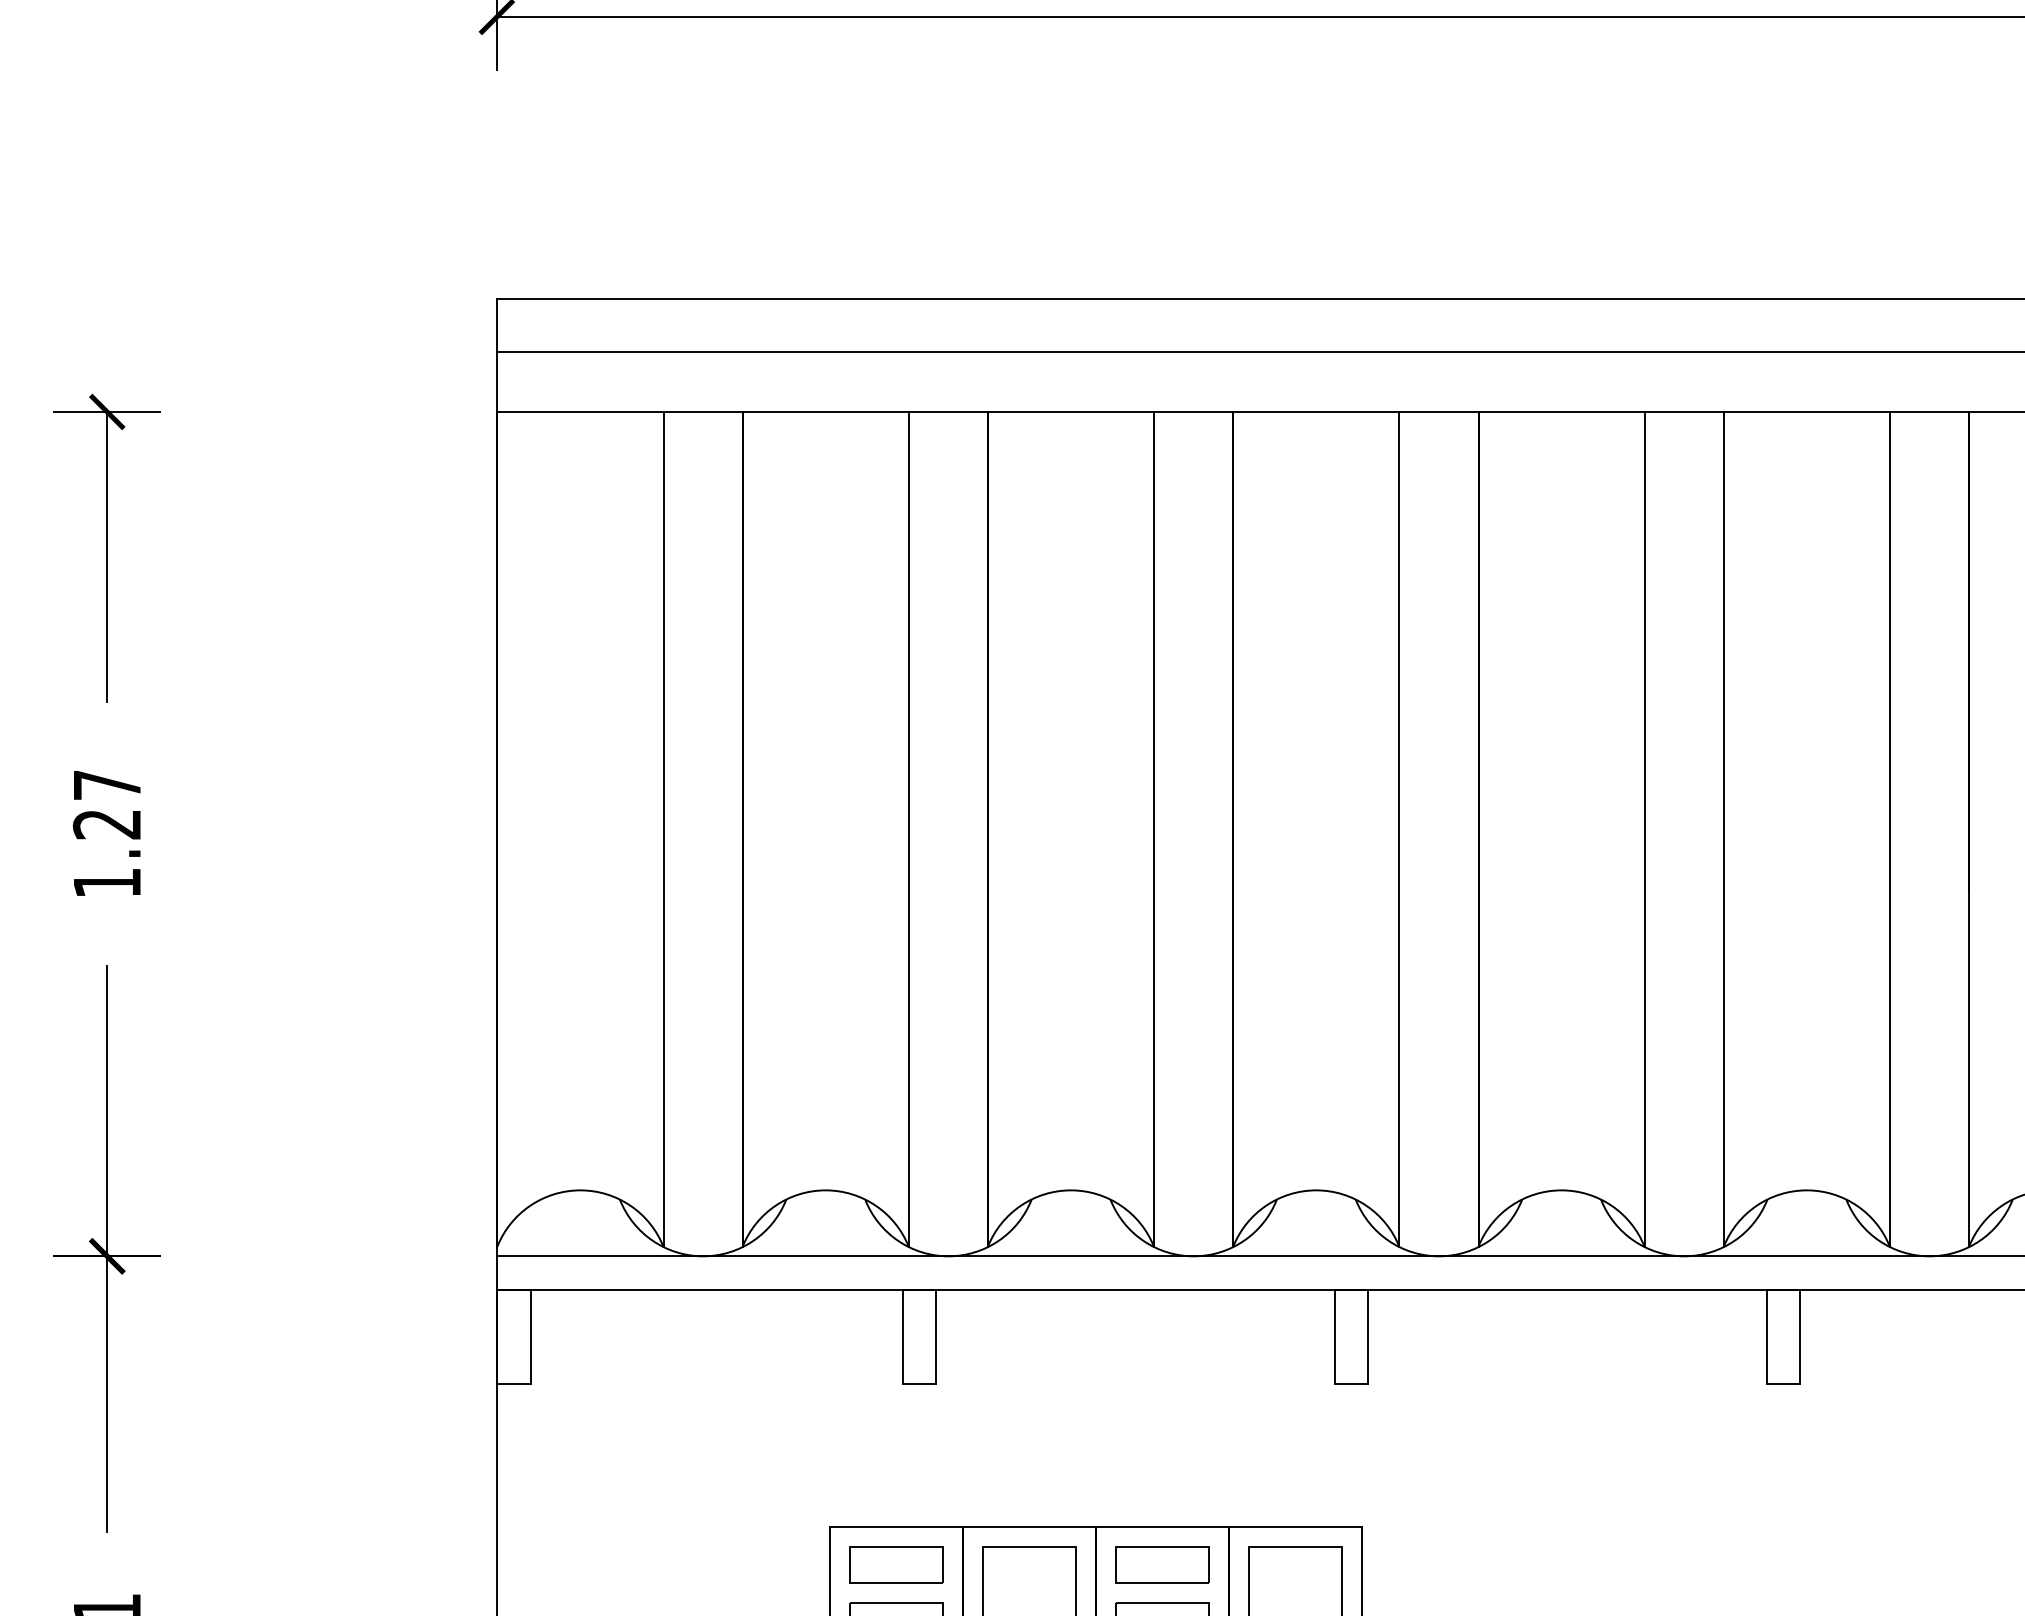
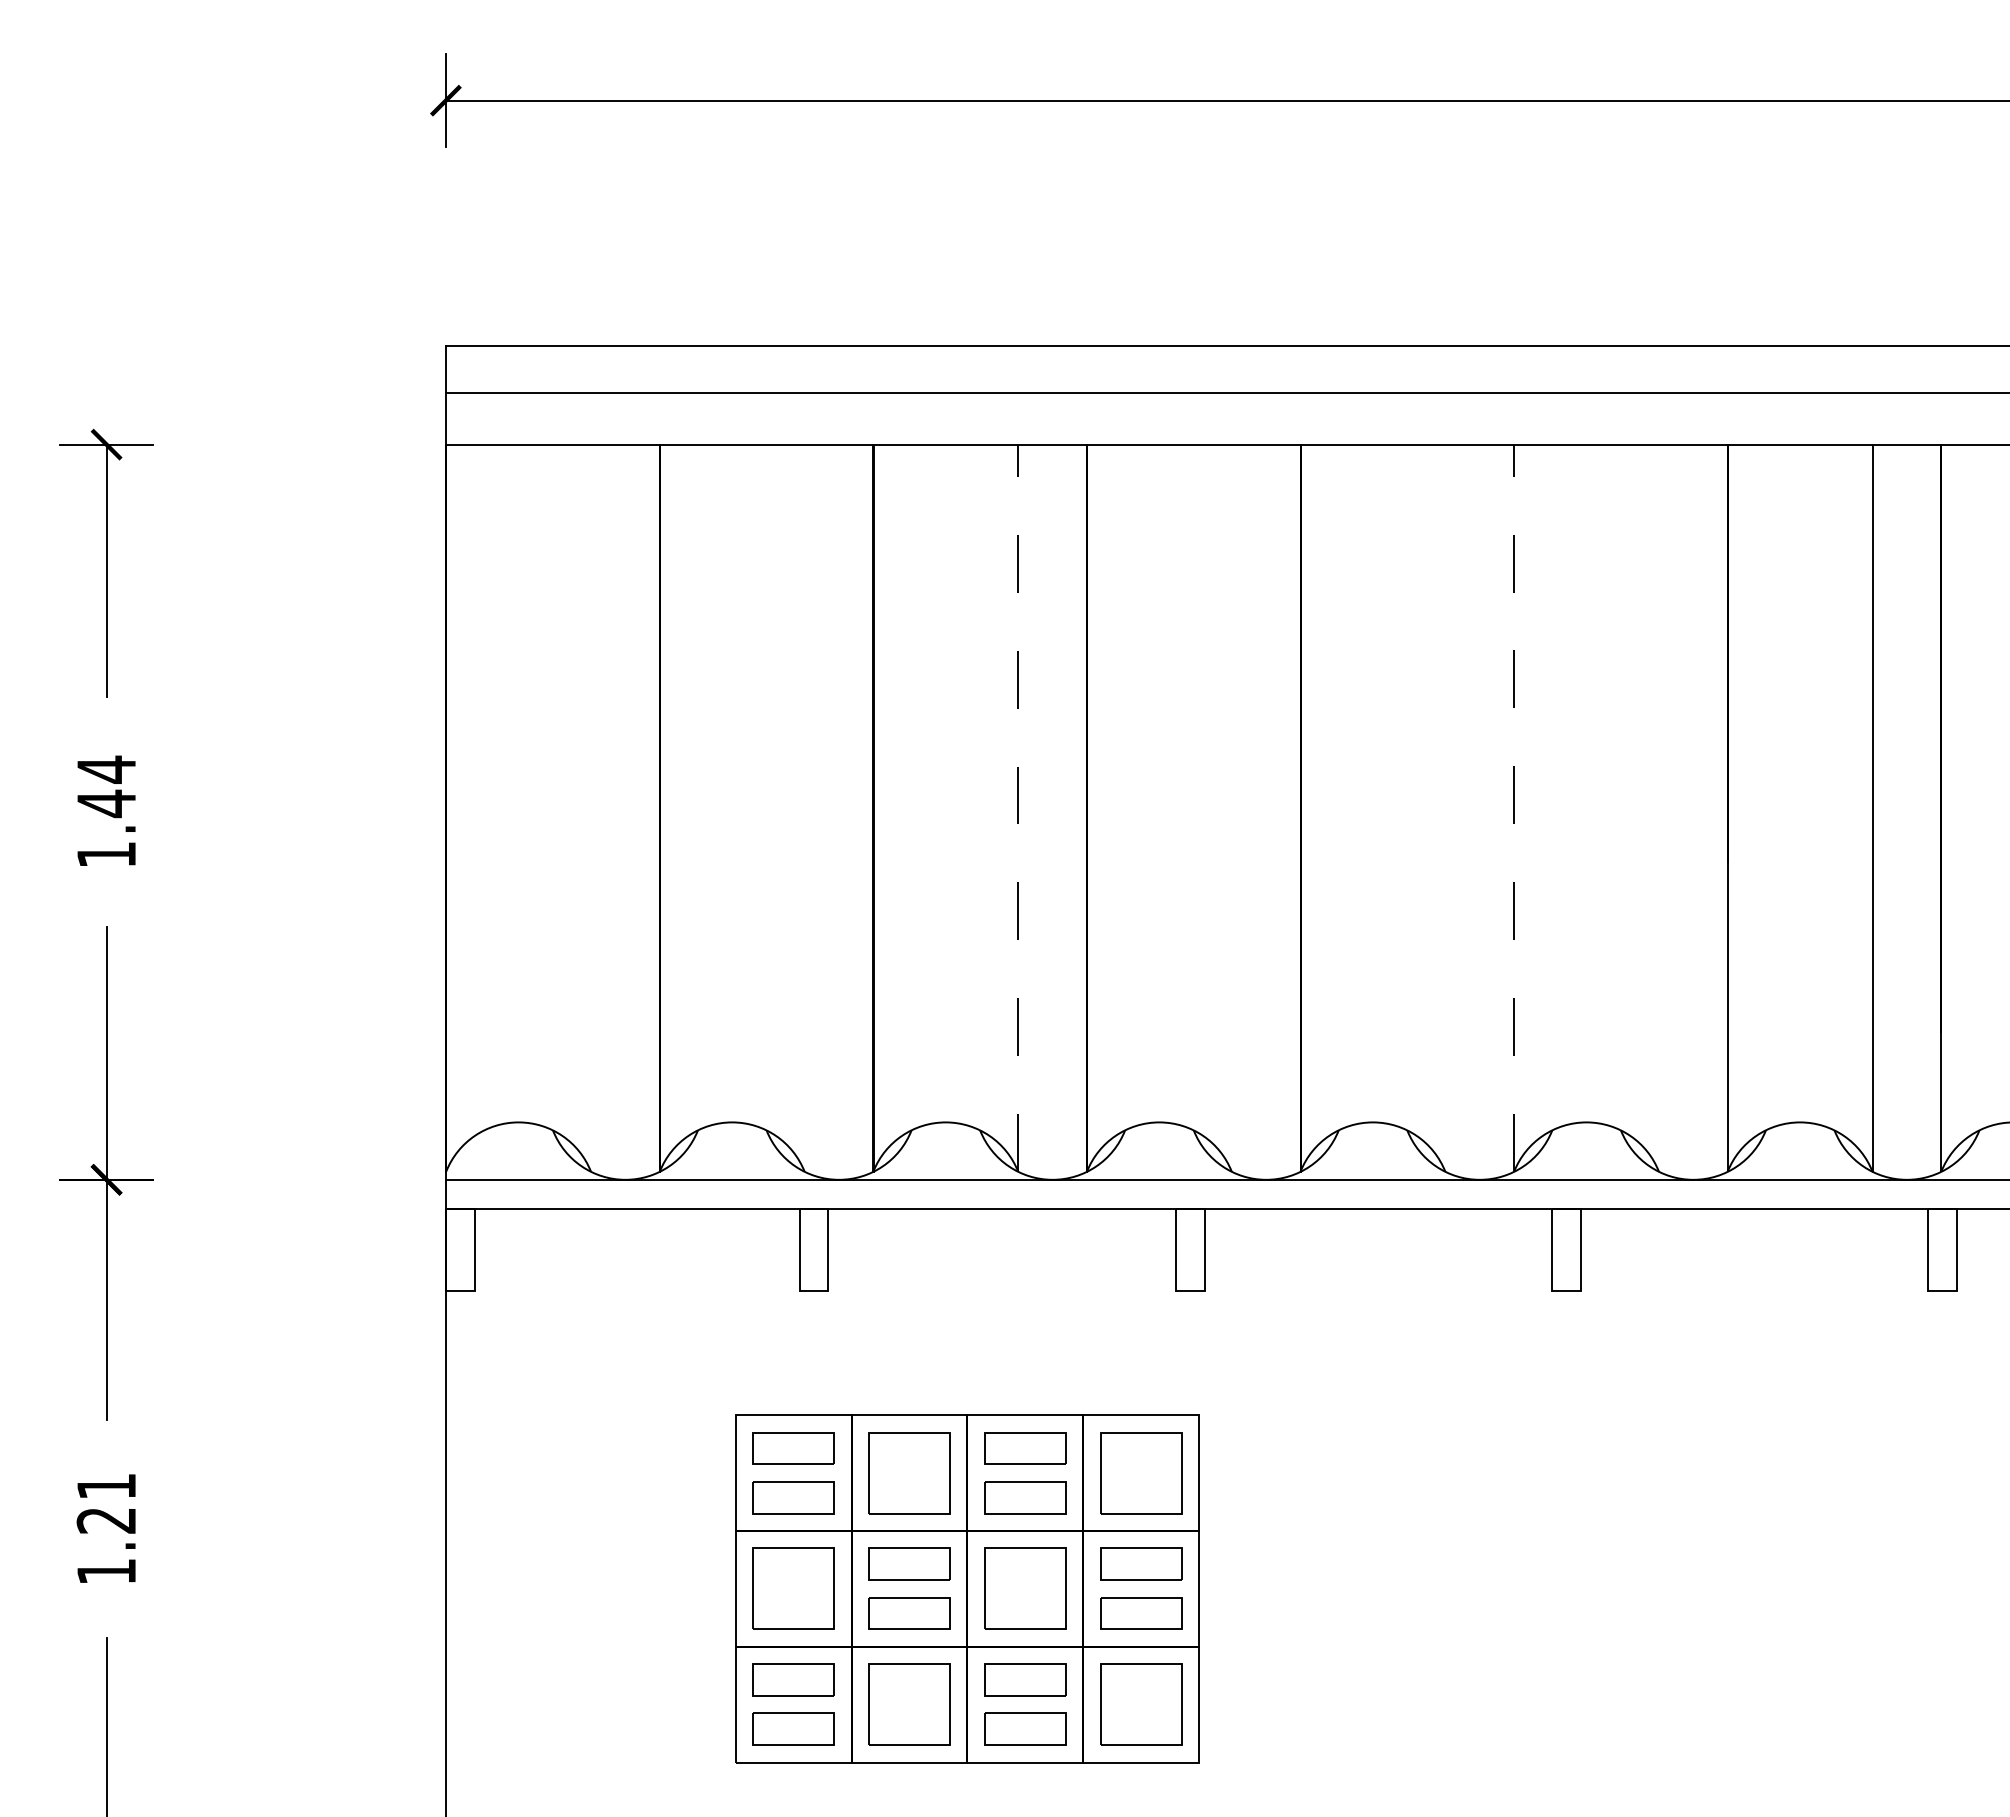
text: (105, 804) -> (105, 786), 1.27 -> 1.44
line: (664, 828) -> (591, 807), removed
line: (908, 828) -> (804, 807), removed
line: (1399, 828) -> (1231, 807), removed
line: (1644, 828) -> (1445, 807), removed
line: (1724, 828) -> (1514, 807), solid -> dashed
line: (1889, 828) -> (1658, 807), removed
line: (1154, 829) -> (1018, 808), solid -> dashed

